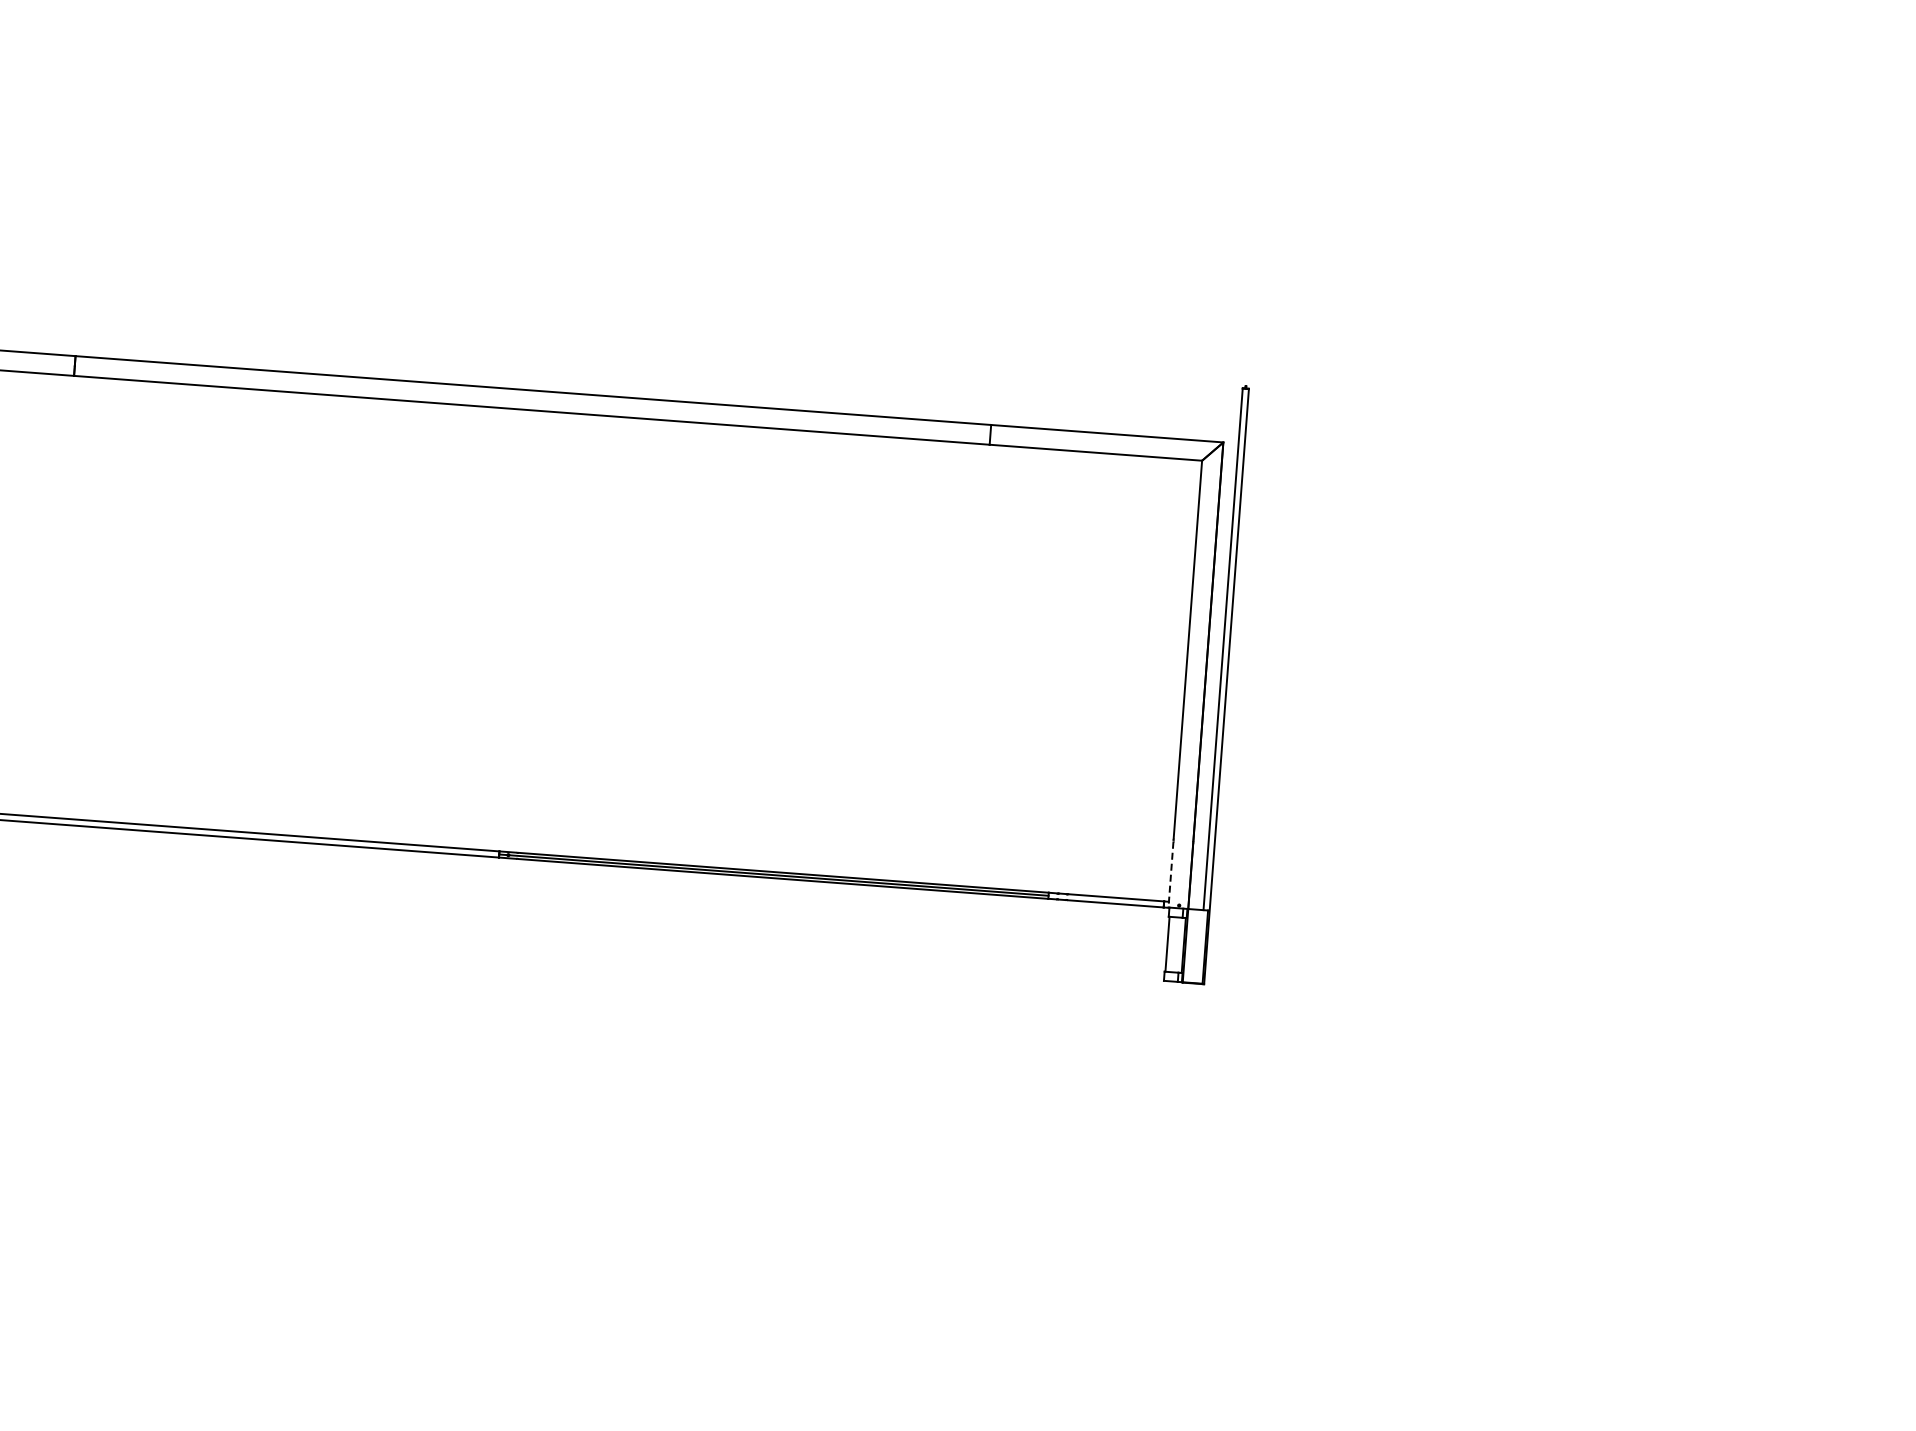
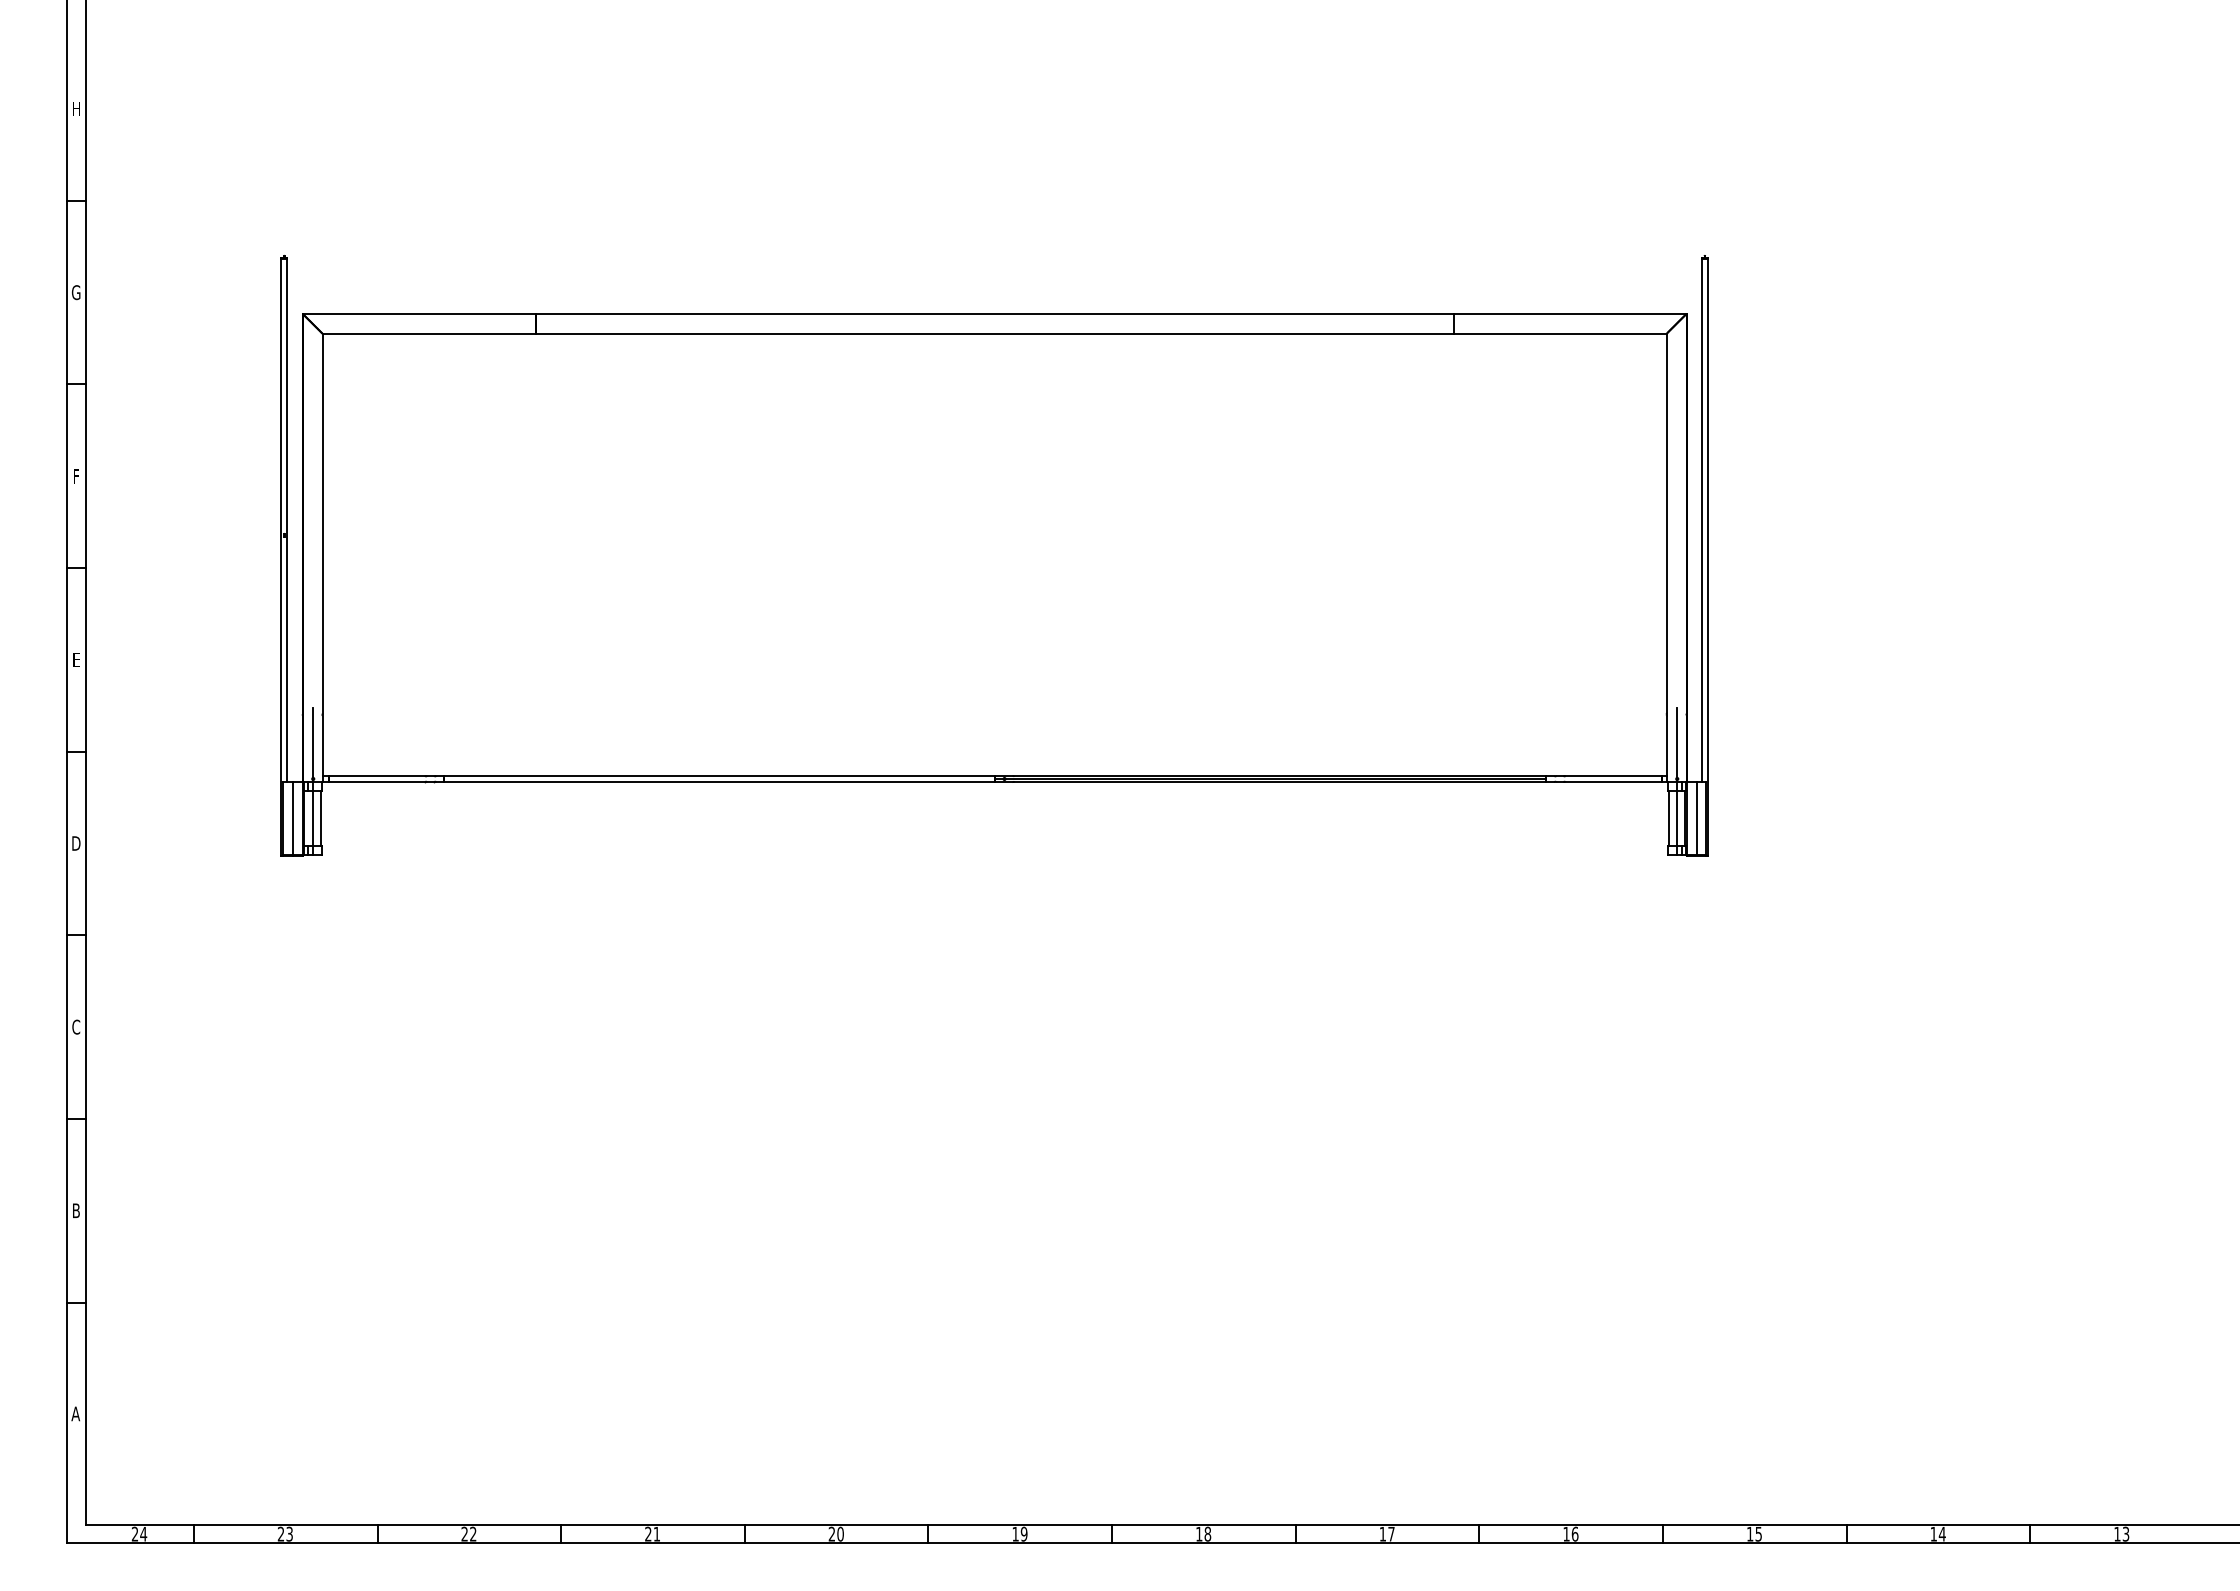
line: (1170, 874) -> (1666, 748), dashed -> solid
line: (1178, 908) -> (1676, 781), added
line: (1195, 946) -> (1696, 818), added

